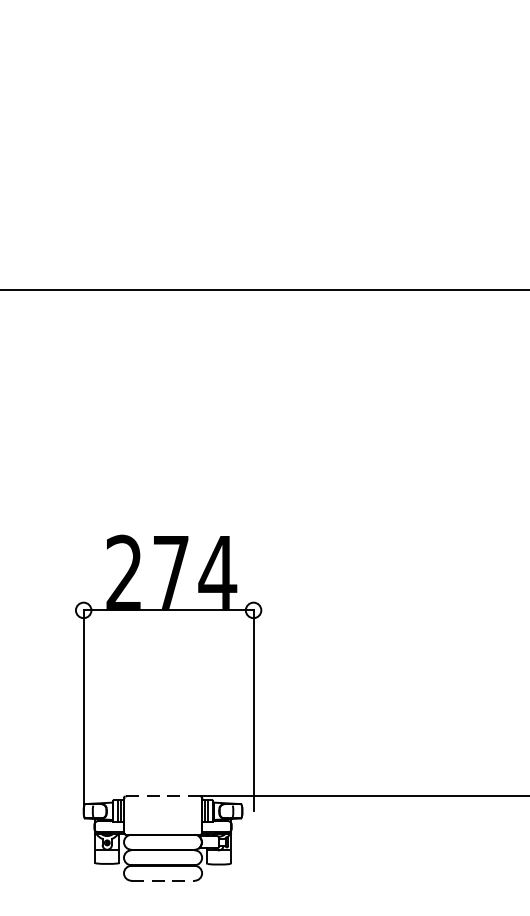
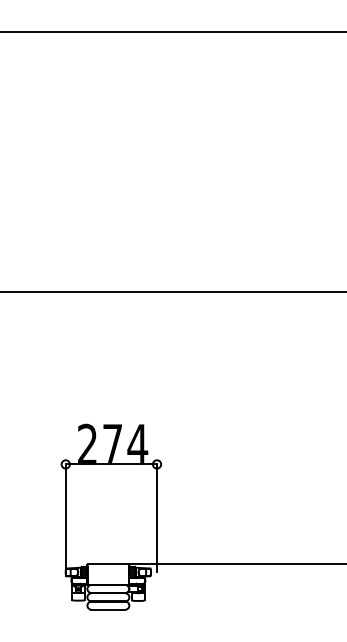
line: (161, 796) -> (107, 564), dashed -> solid
line: (163, 880) -> (108, 609), dashed -> solid

